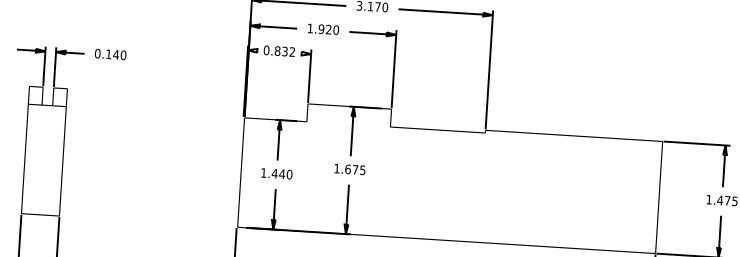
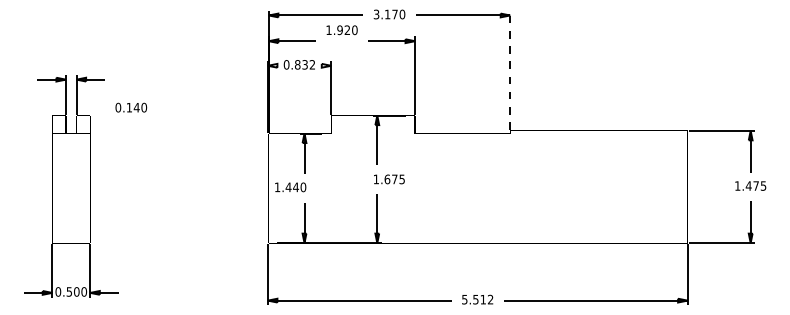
text: (322, 29) -> (341, 30), moved
text: (110, 54) -> (131, 107), moved
line: (489, 70) -> (510, 70), solid -> dashed
text: (350, 169) -> (389, 179), moved
text: (276, 173) -> (290, 187), moved

